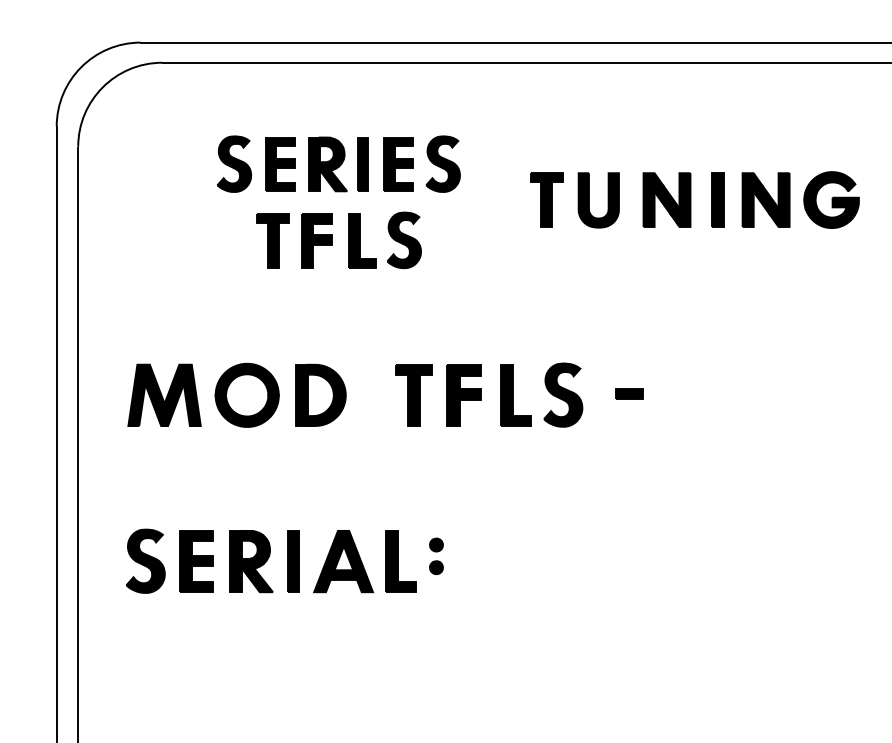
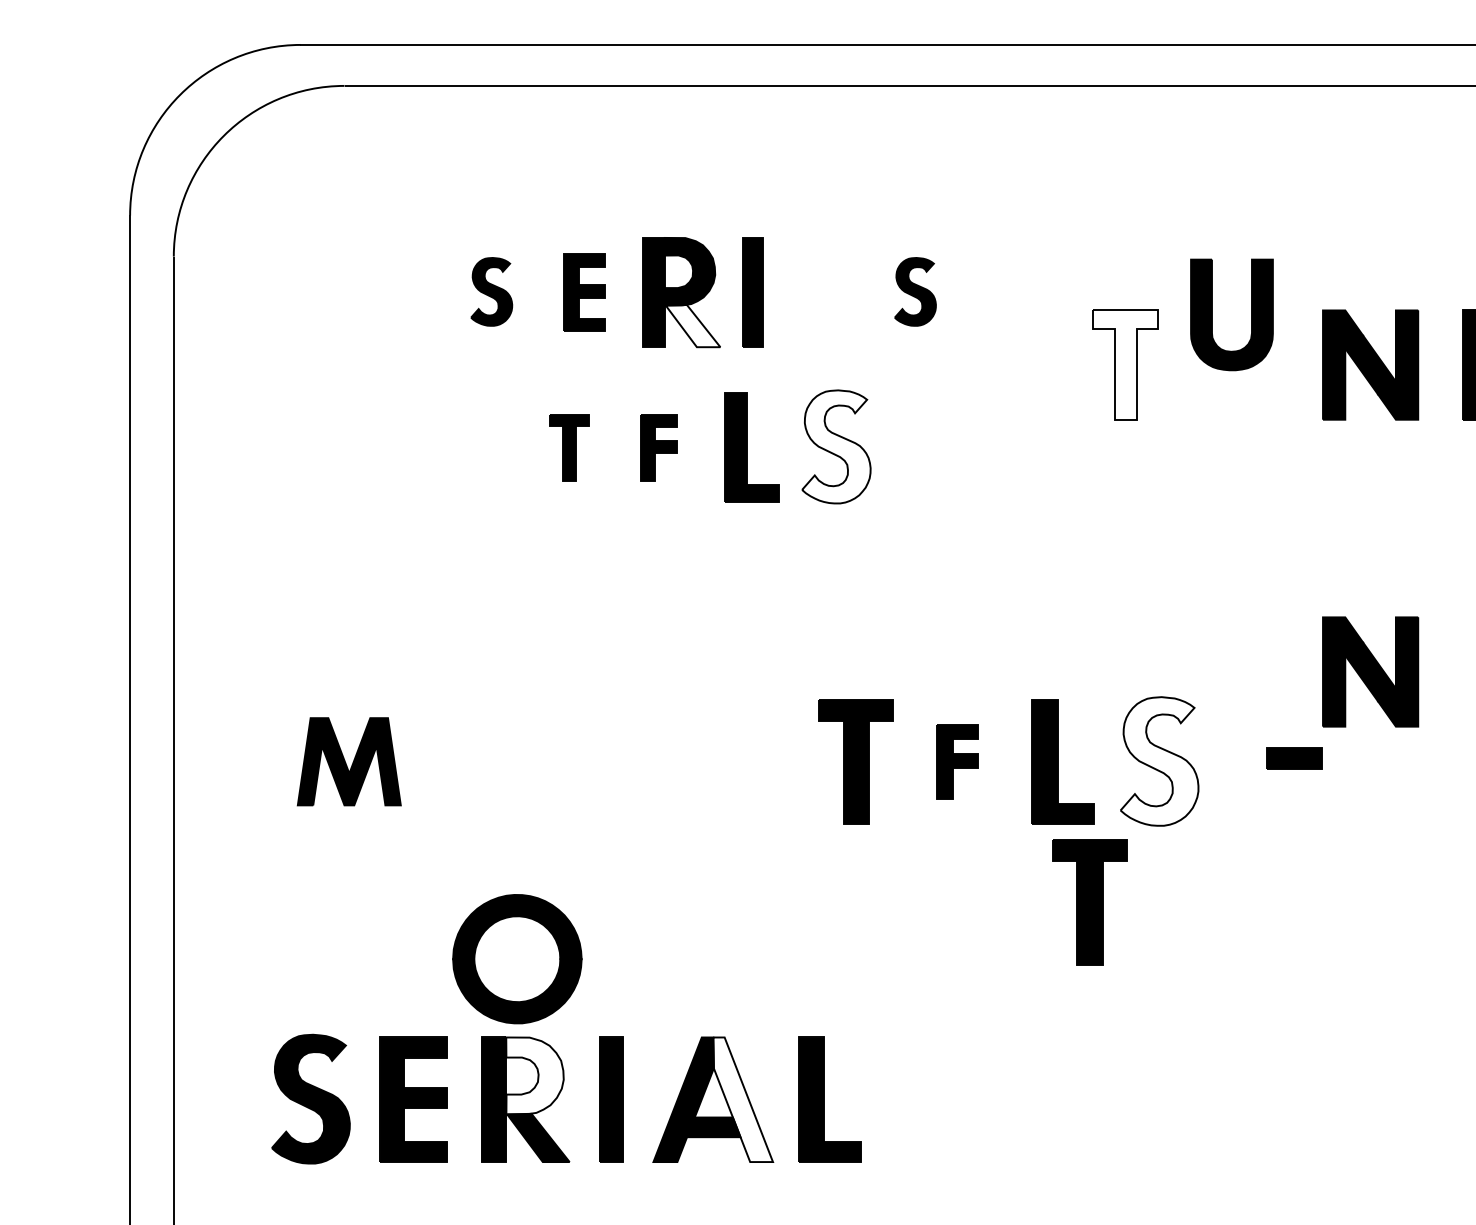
part: (234, 163) -> (491, 290), size x0.6
part: (442, 163) -> (914, 290), size x0.6
part: (280, 164) -> (584, 292), size x0.7
part: (398, 164) -> (824, 292), removed
fill: (333, 180) -> (692, 325), removed
fill: (546, 199) -> (1125, 363), removed
part: (589, 200) -> (1213, 315), moved
part: (272, 240) -> (568, 447), size x0.6
part: (316, 240) -> (658, 447), size x0.6
fill: (404, 240) -> (837, 447), removed
part: (666, 350) -> (1369, 670), added
part: (164, 394) -> (349, 760), size x0.7
part: (246, 394) -> (515, 957), moved
part: (320, 394) -> (666, 760), removed
fill: (563, 394) -> (1160, 760), removed
part: (463, 395) -> (956, 762), size x0.6
part: (528, 464) -> (1089, 902), added
fill: (255, 549) -> (534, 1075), removed
part: (436, 556) -> (902, 1089), removed
fill: (358, 561) -> (743, 1099), removed

